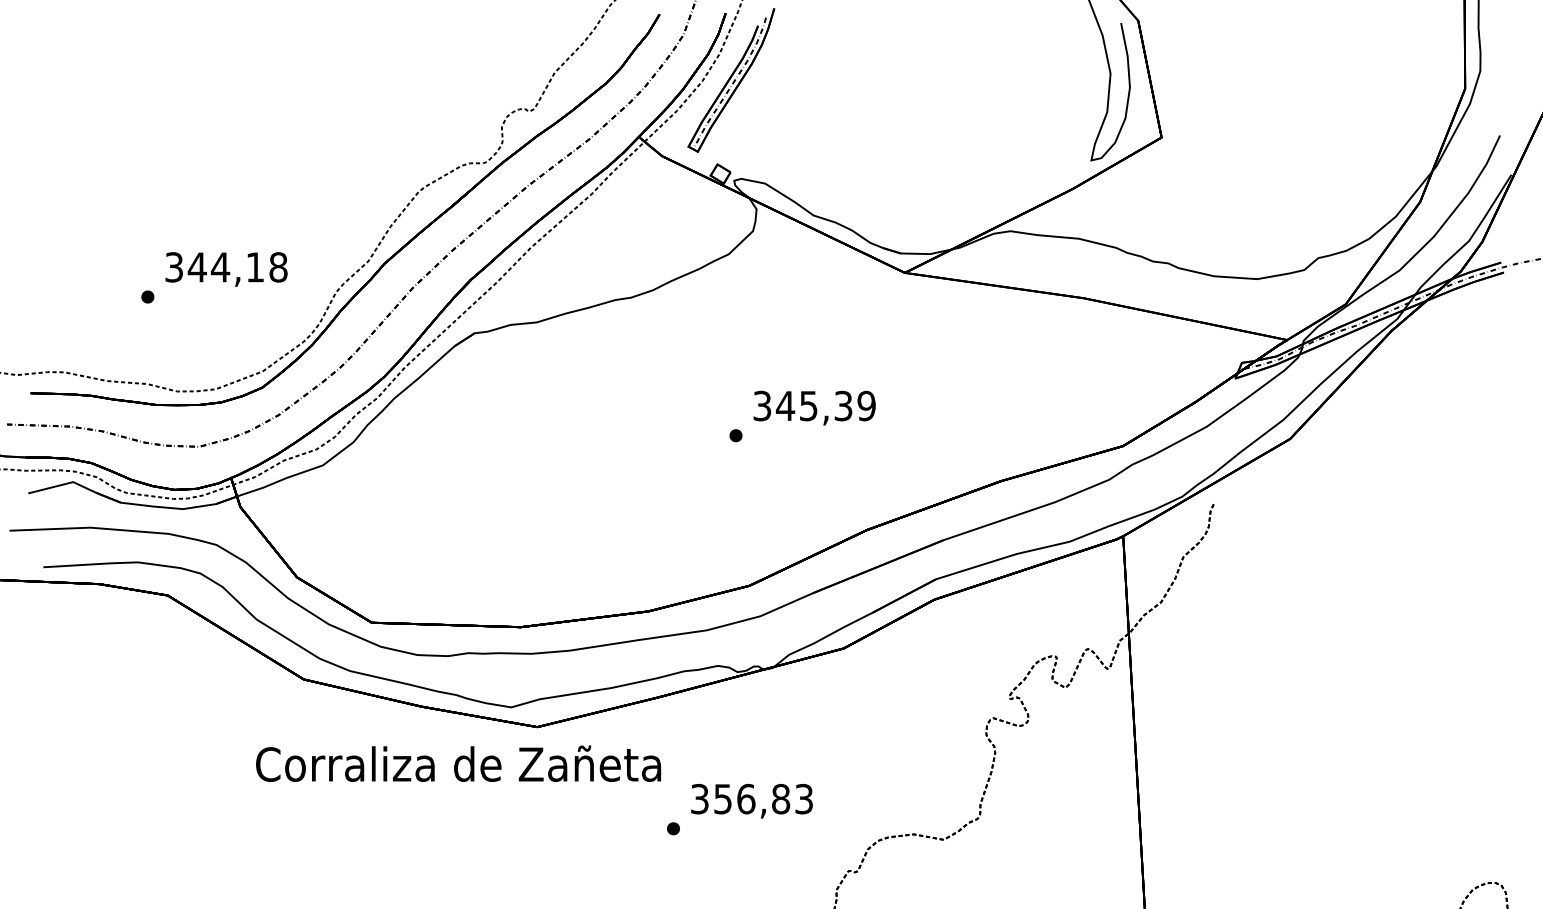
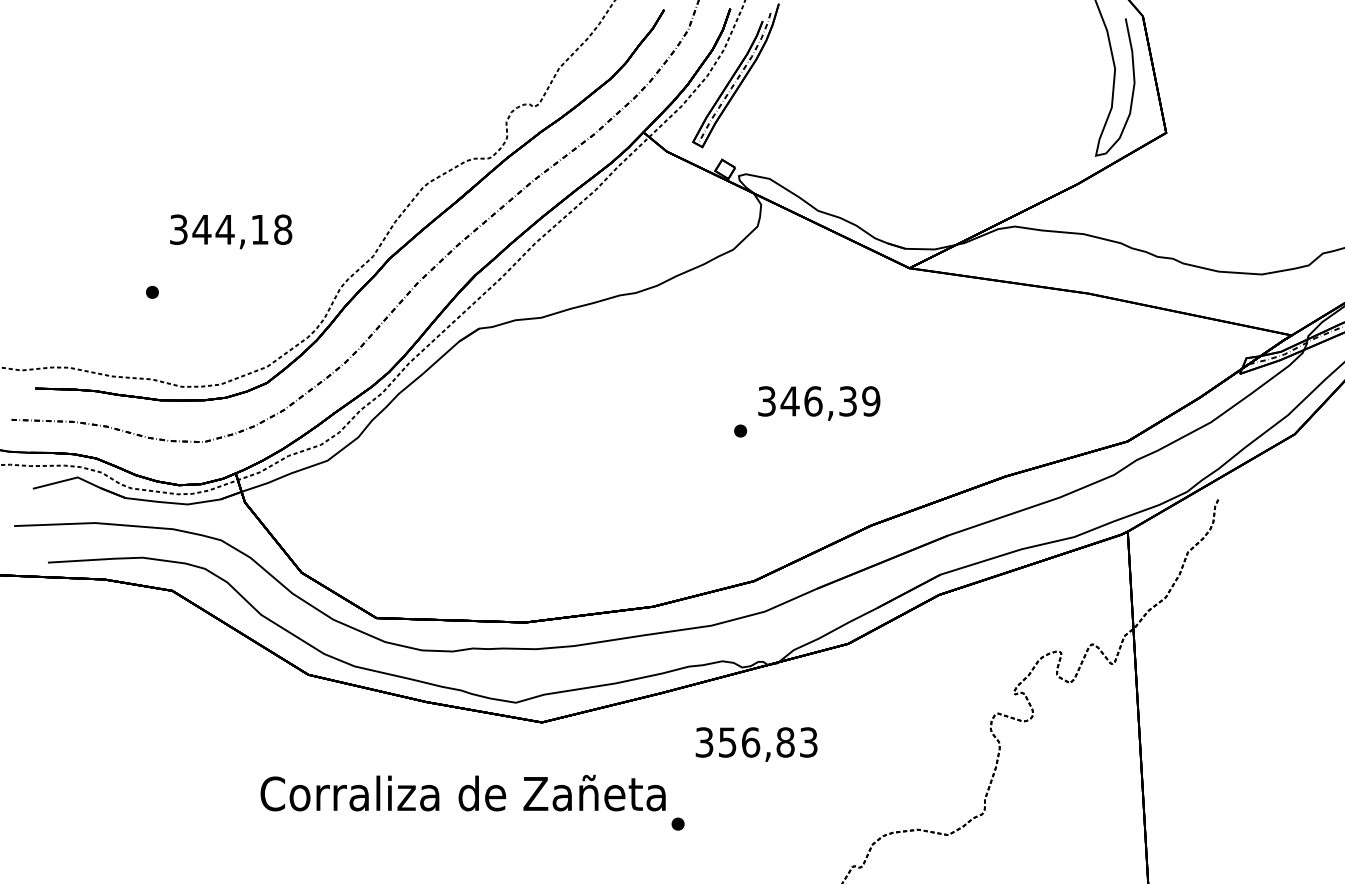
text: (226, 269) -> (231, 231), moved
text: (808, 405) -> (813, 400), 345,39 -> 346,39
text: (458, 763) -> (463, 792), moved
text: (751, 800) -> (756, 743), moved

